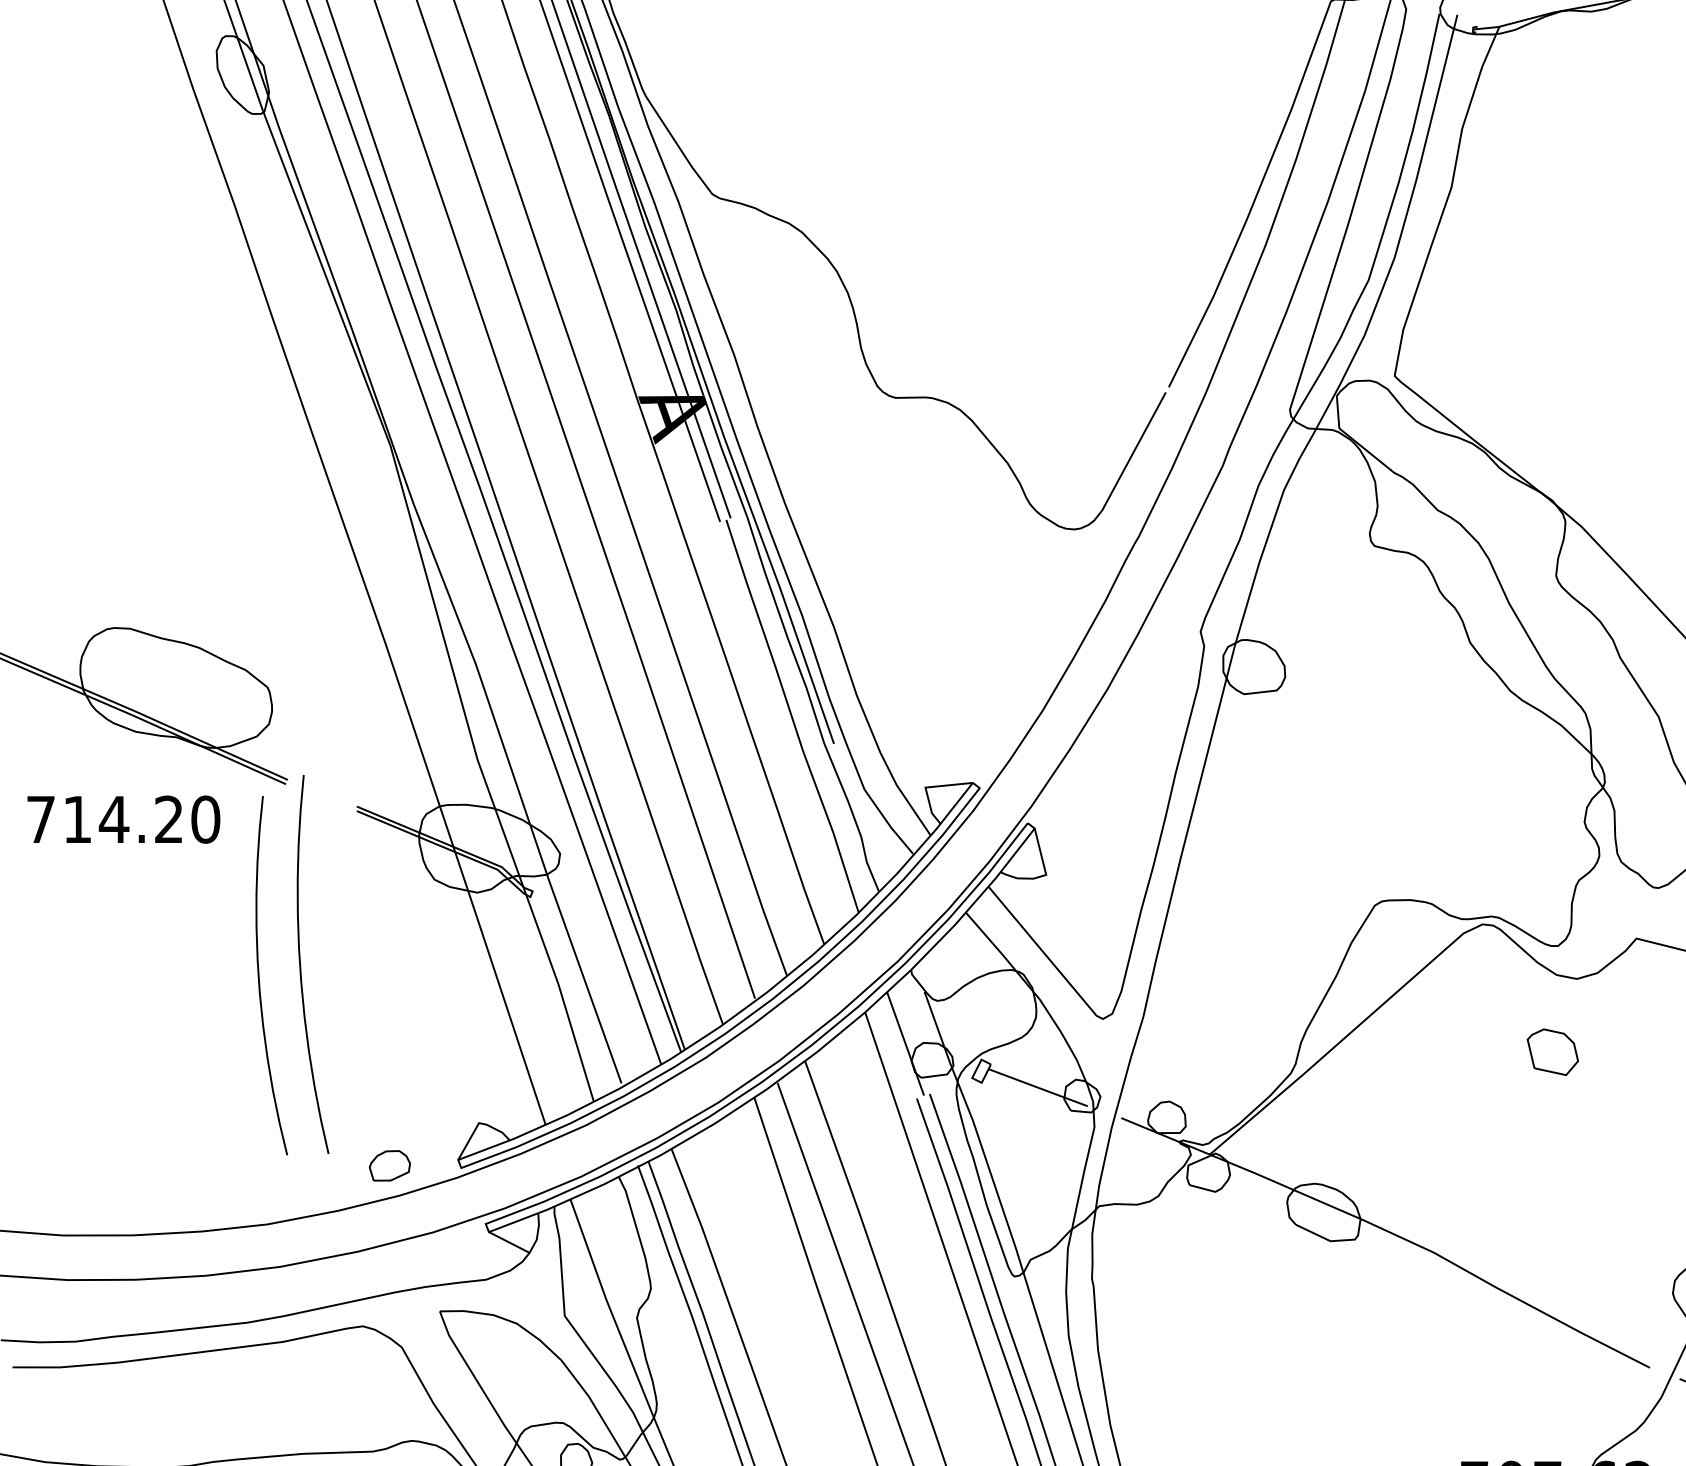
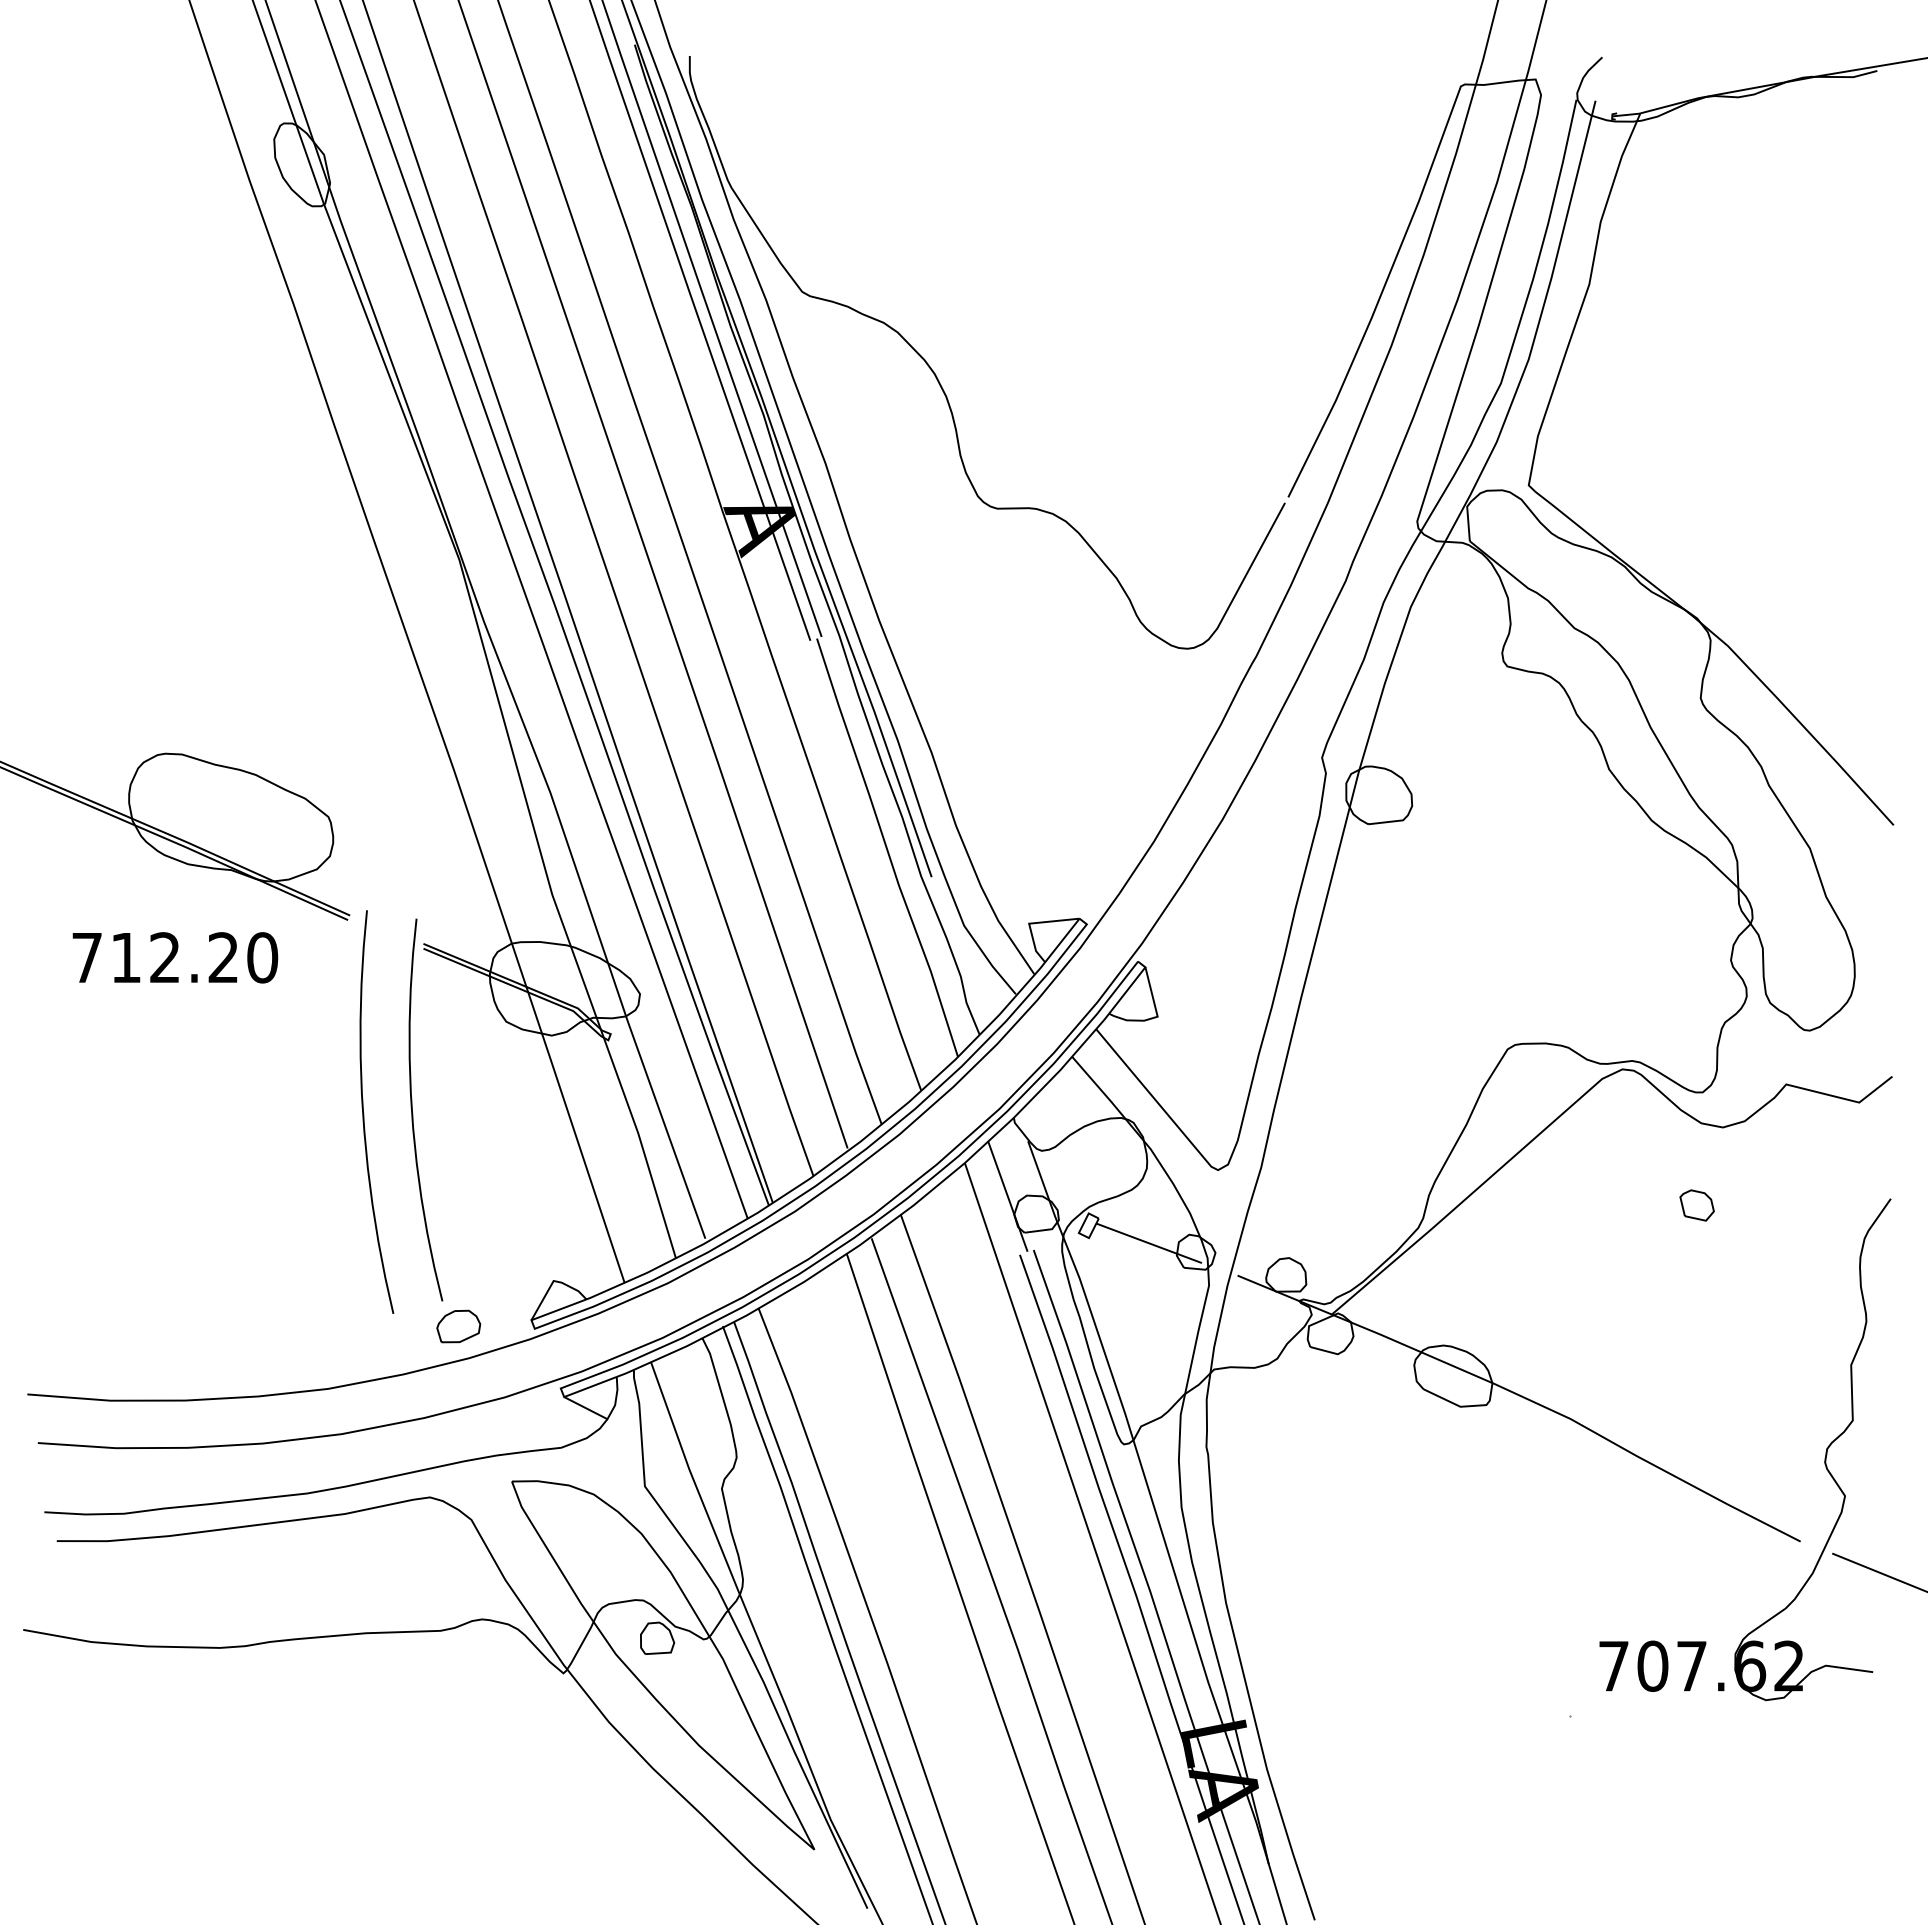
text: (113, 819) -> (164, 957), 714.20 -> 712.20
curve: (260, 978) -> (413, 1113), moved
part: (1552, 1052) -> (1696, 1205), size x0.62

